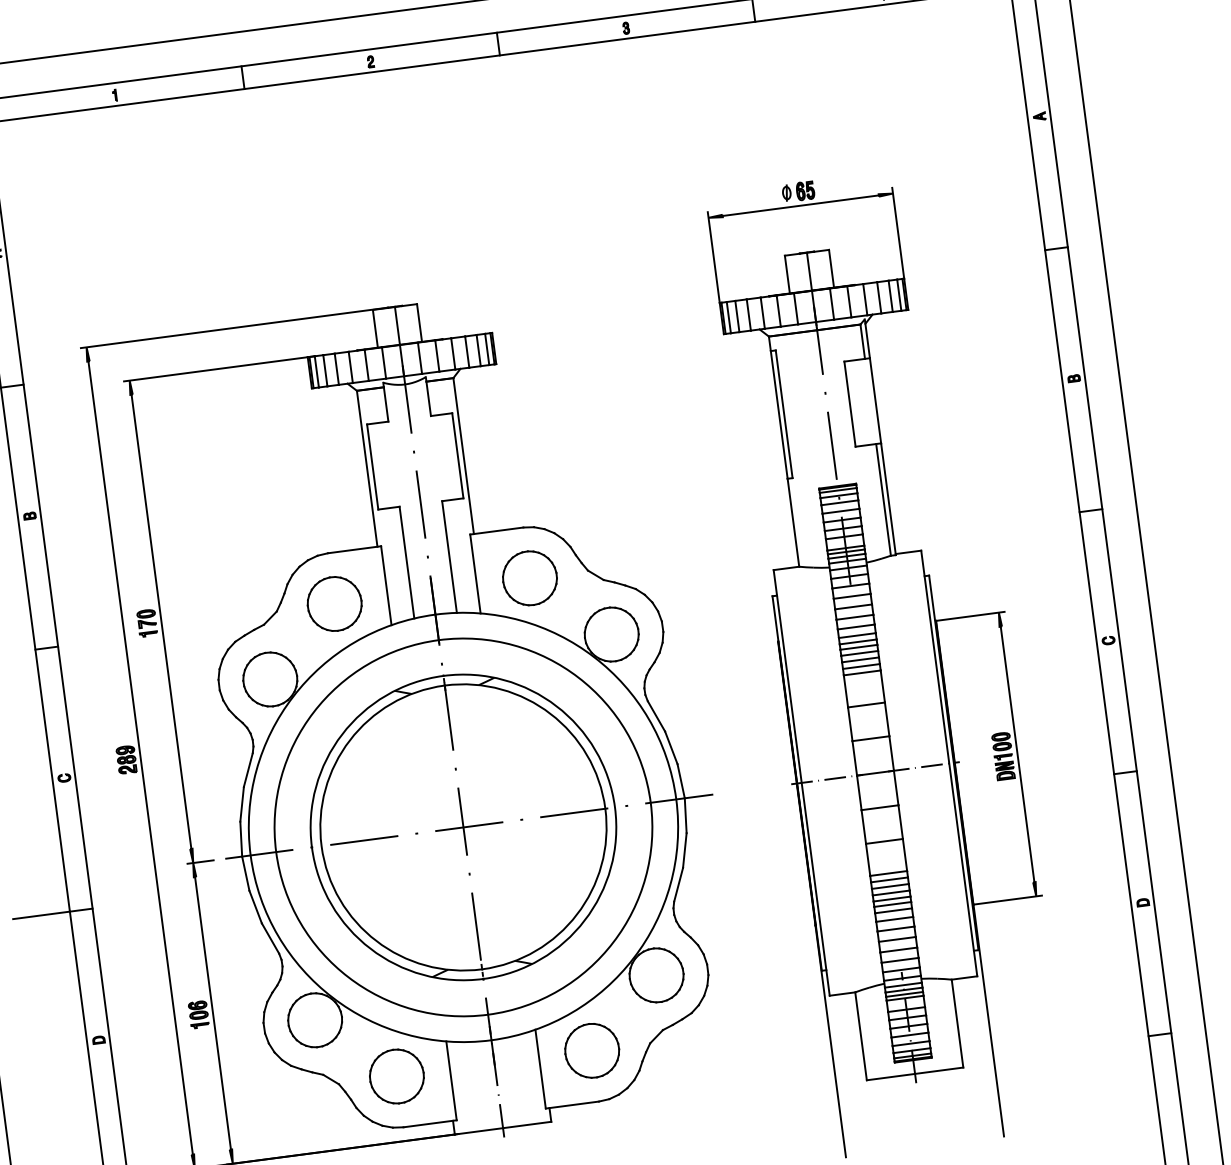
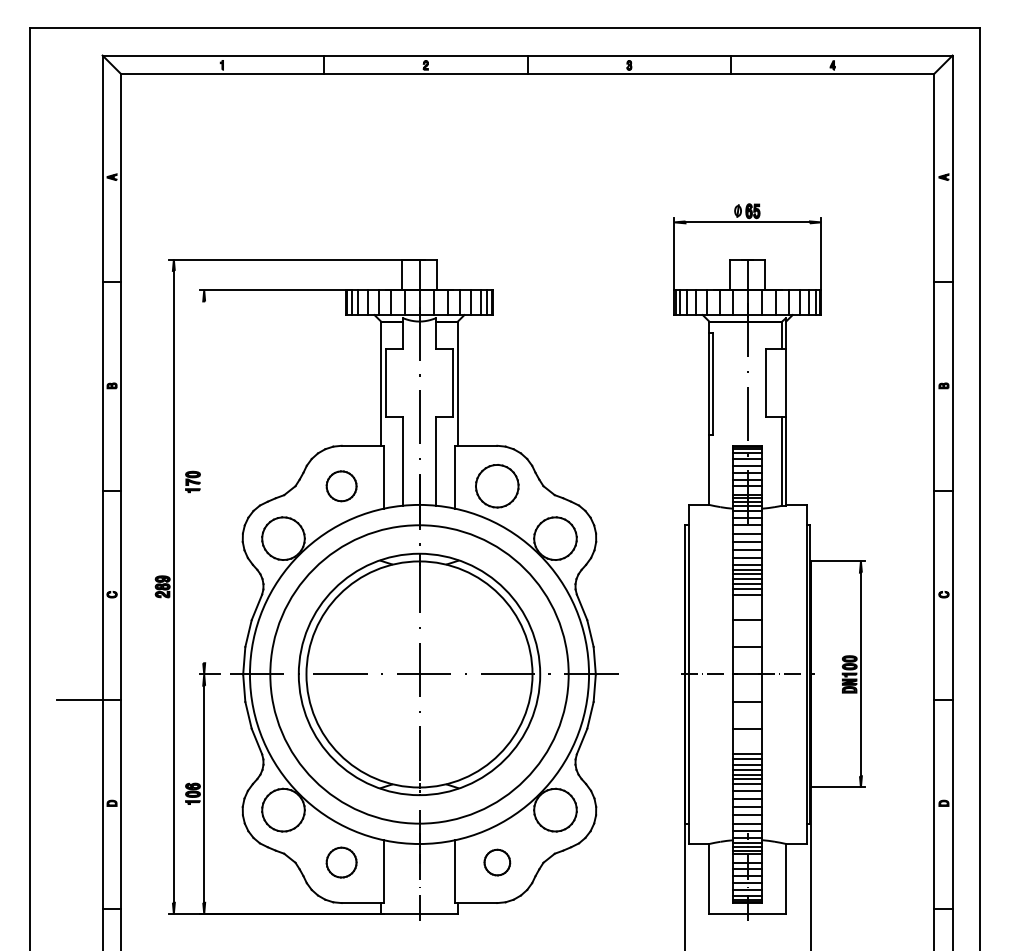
part: (334, 604) -> (341, 486), size x0.7
line: (161, 622) -> (204, 482), removed
part: (592, 1050) -> (497, 862), size x0.6
part: (396, 1076) -> (341, 862), size x0.7

